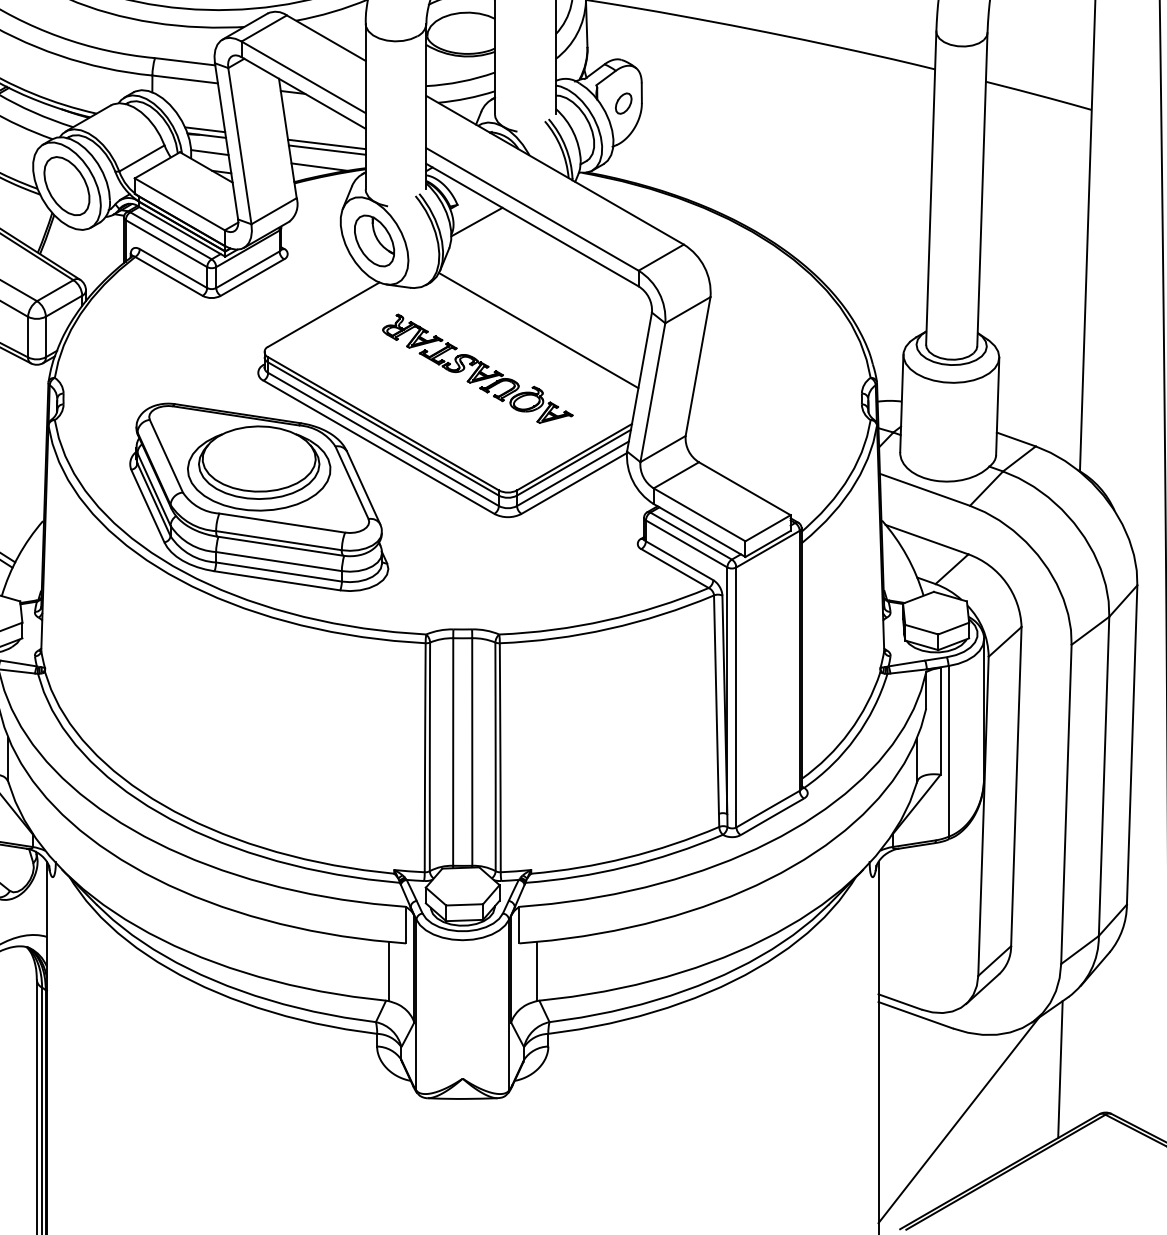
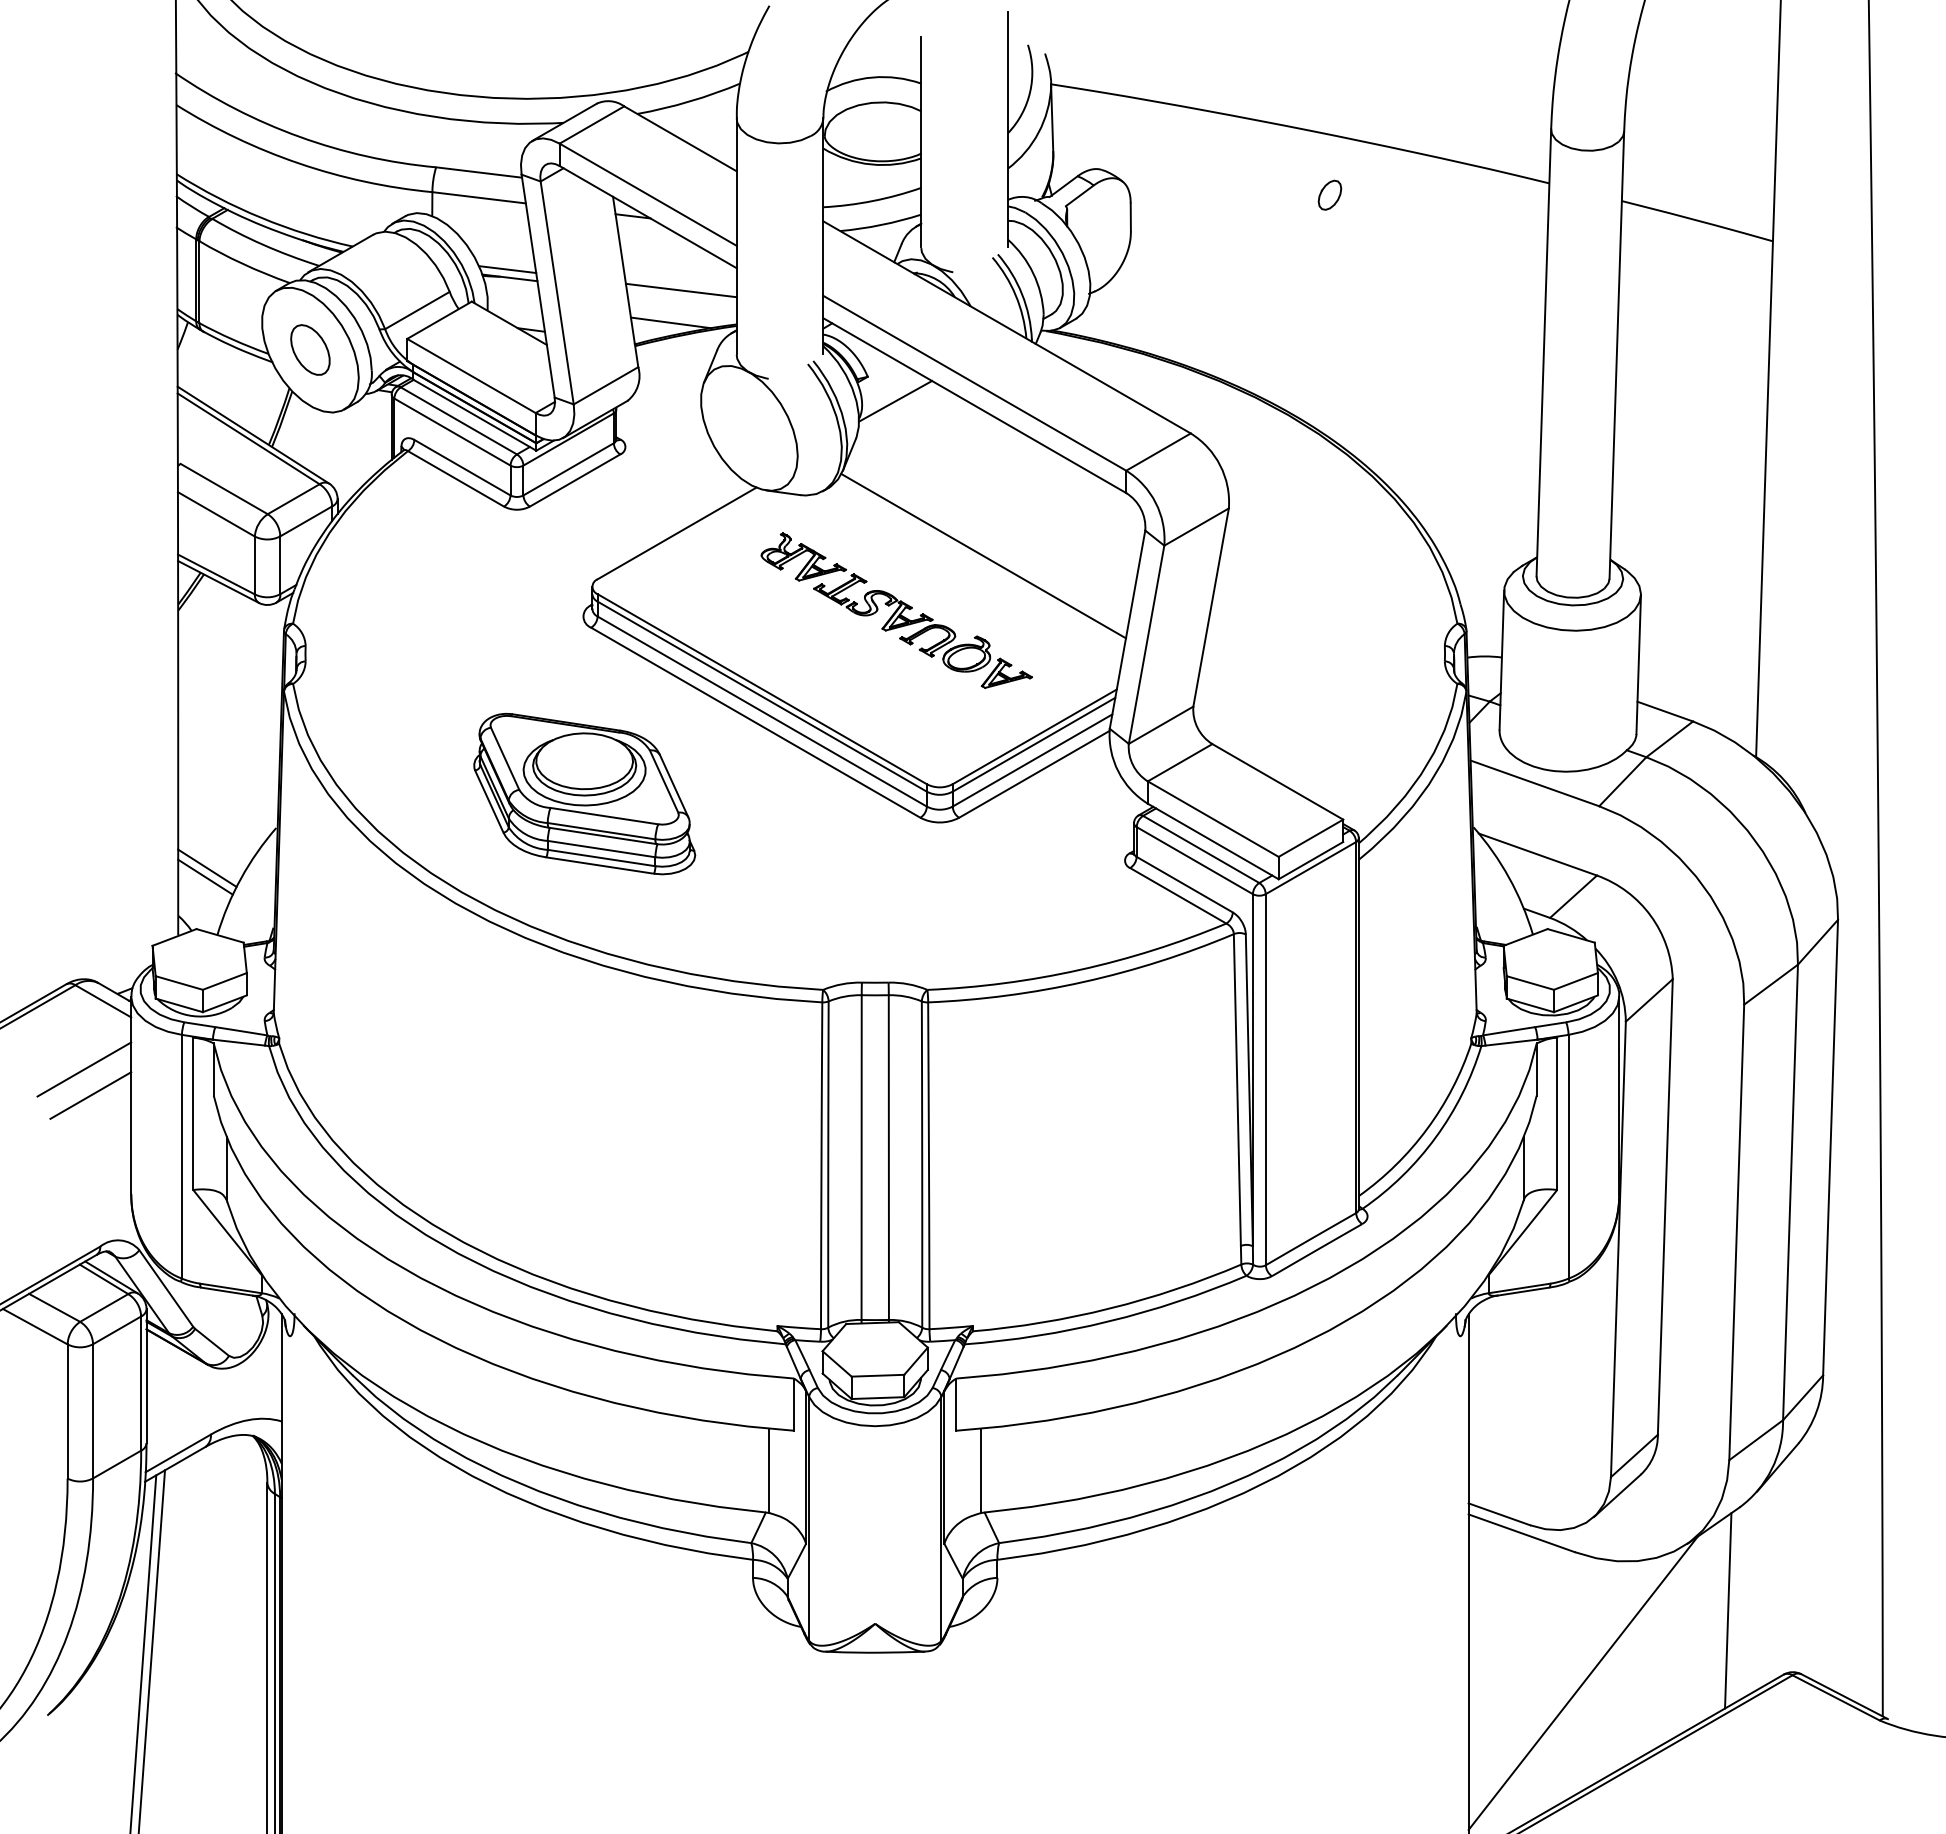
part: (623, 103) -> (1329, 194), moved
line: (326, 150) -> (681, 298), removed
line: (209, 152) -> (514, 301), removed
part: (67, 185) -> (310, 349), size x0.6
part: (374, 241) -> (749, 428), removed
part: (259, 496) -> (584, 793), size x0.6

